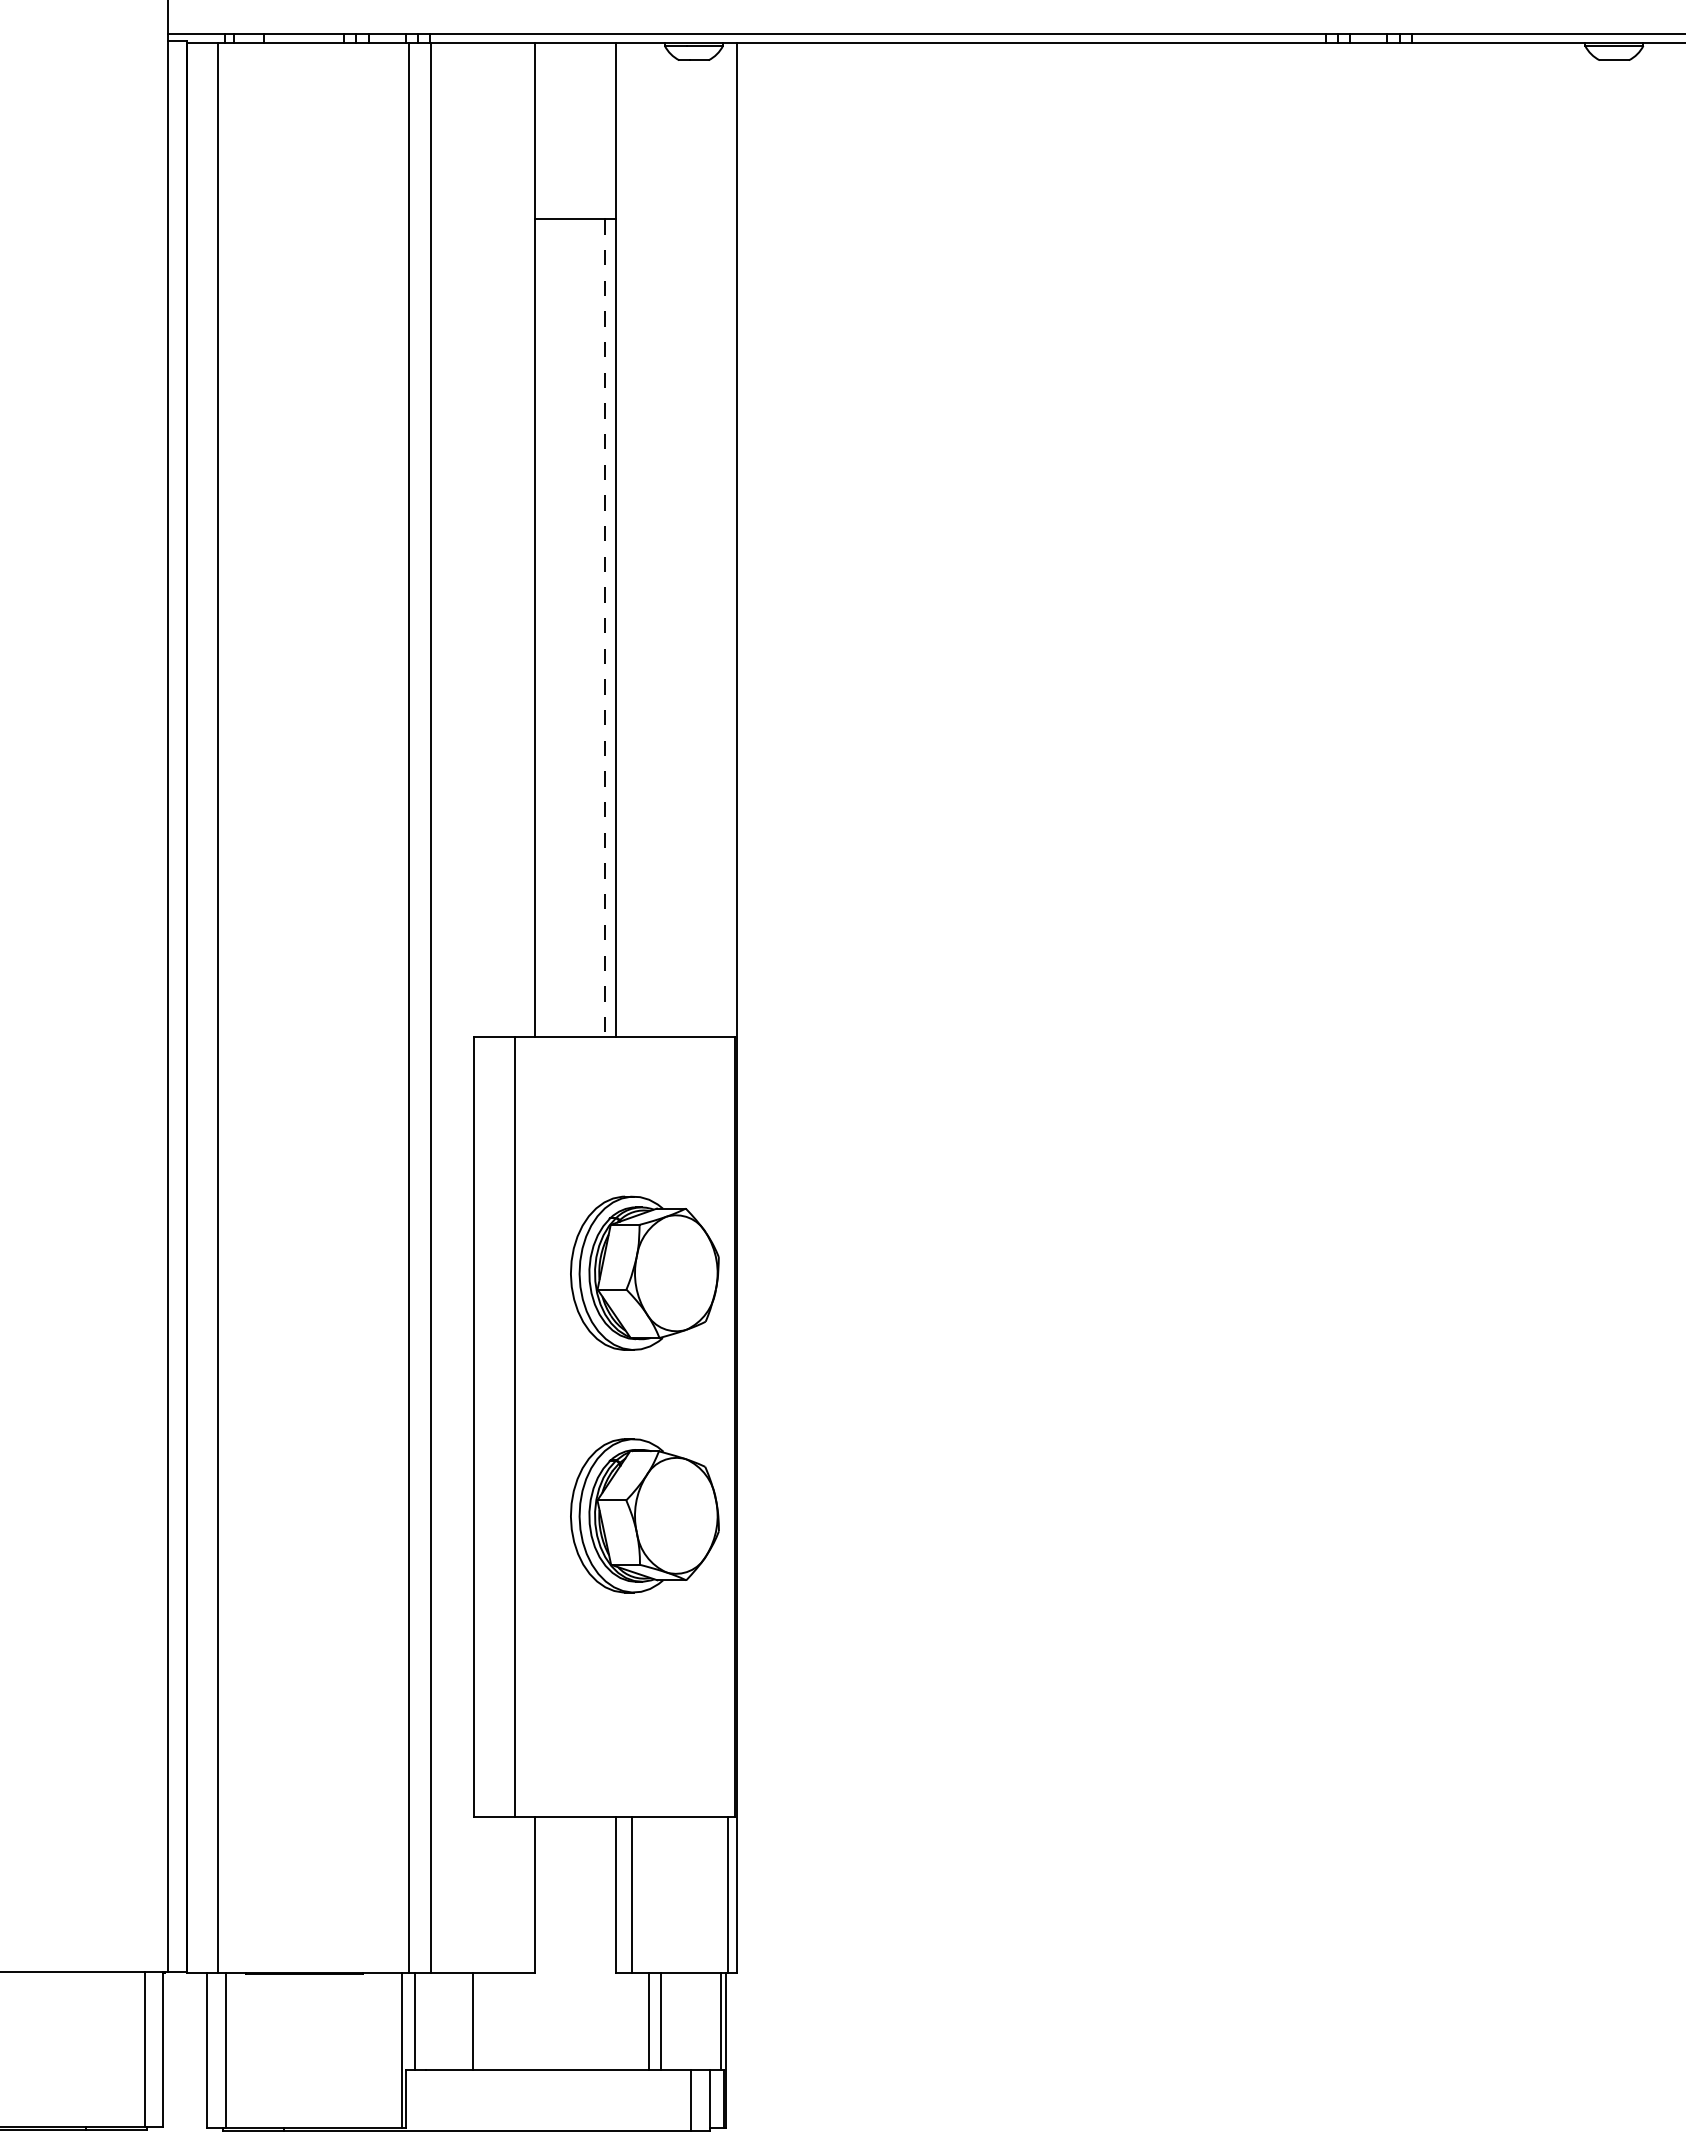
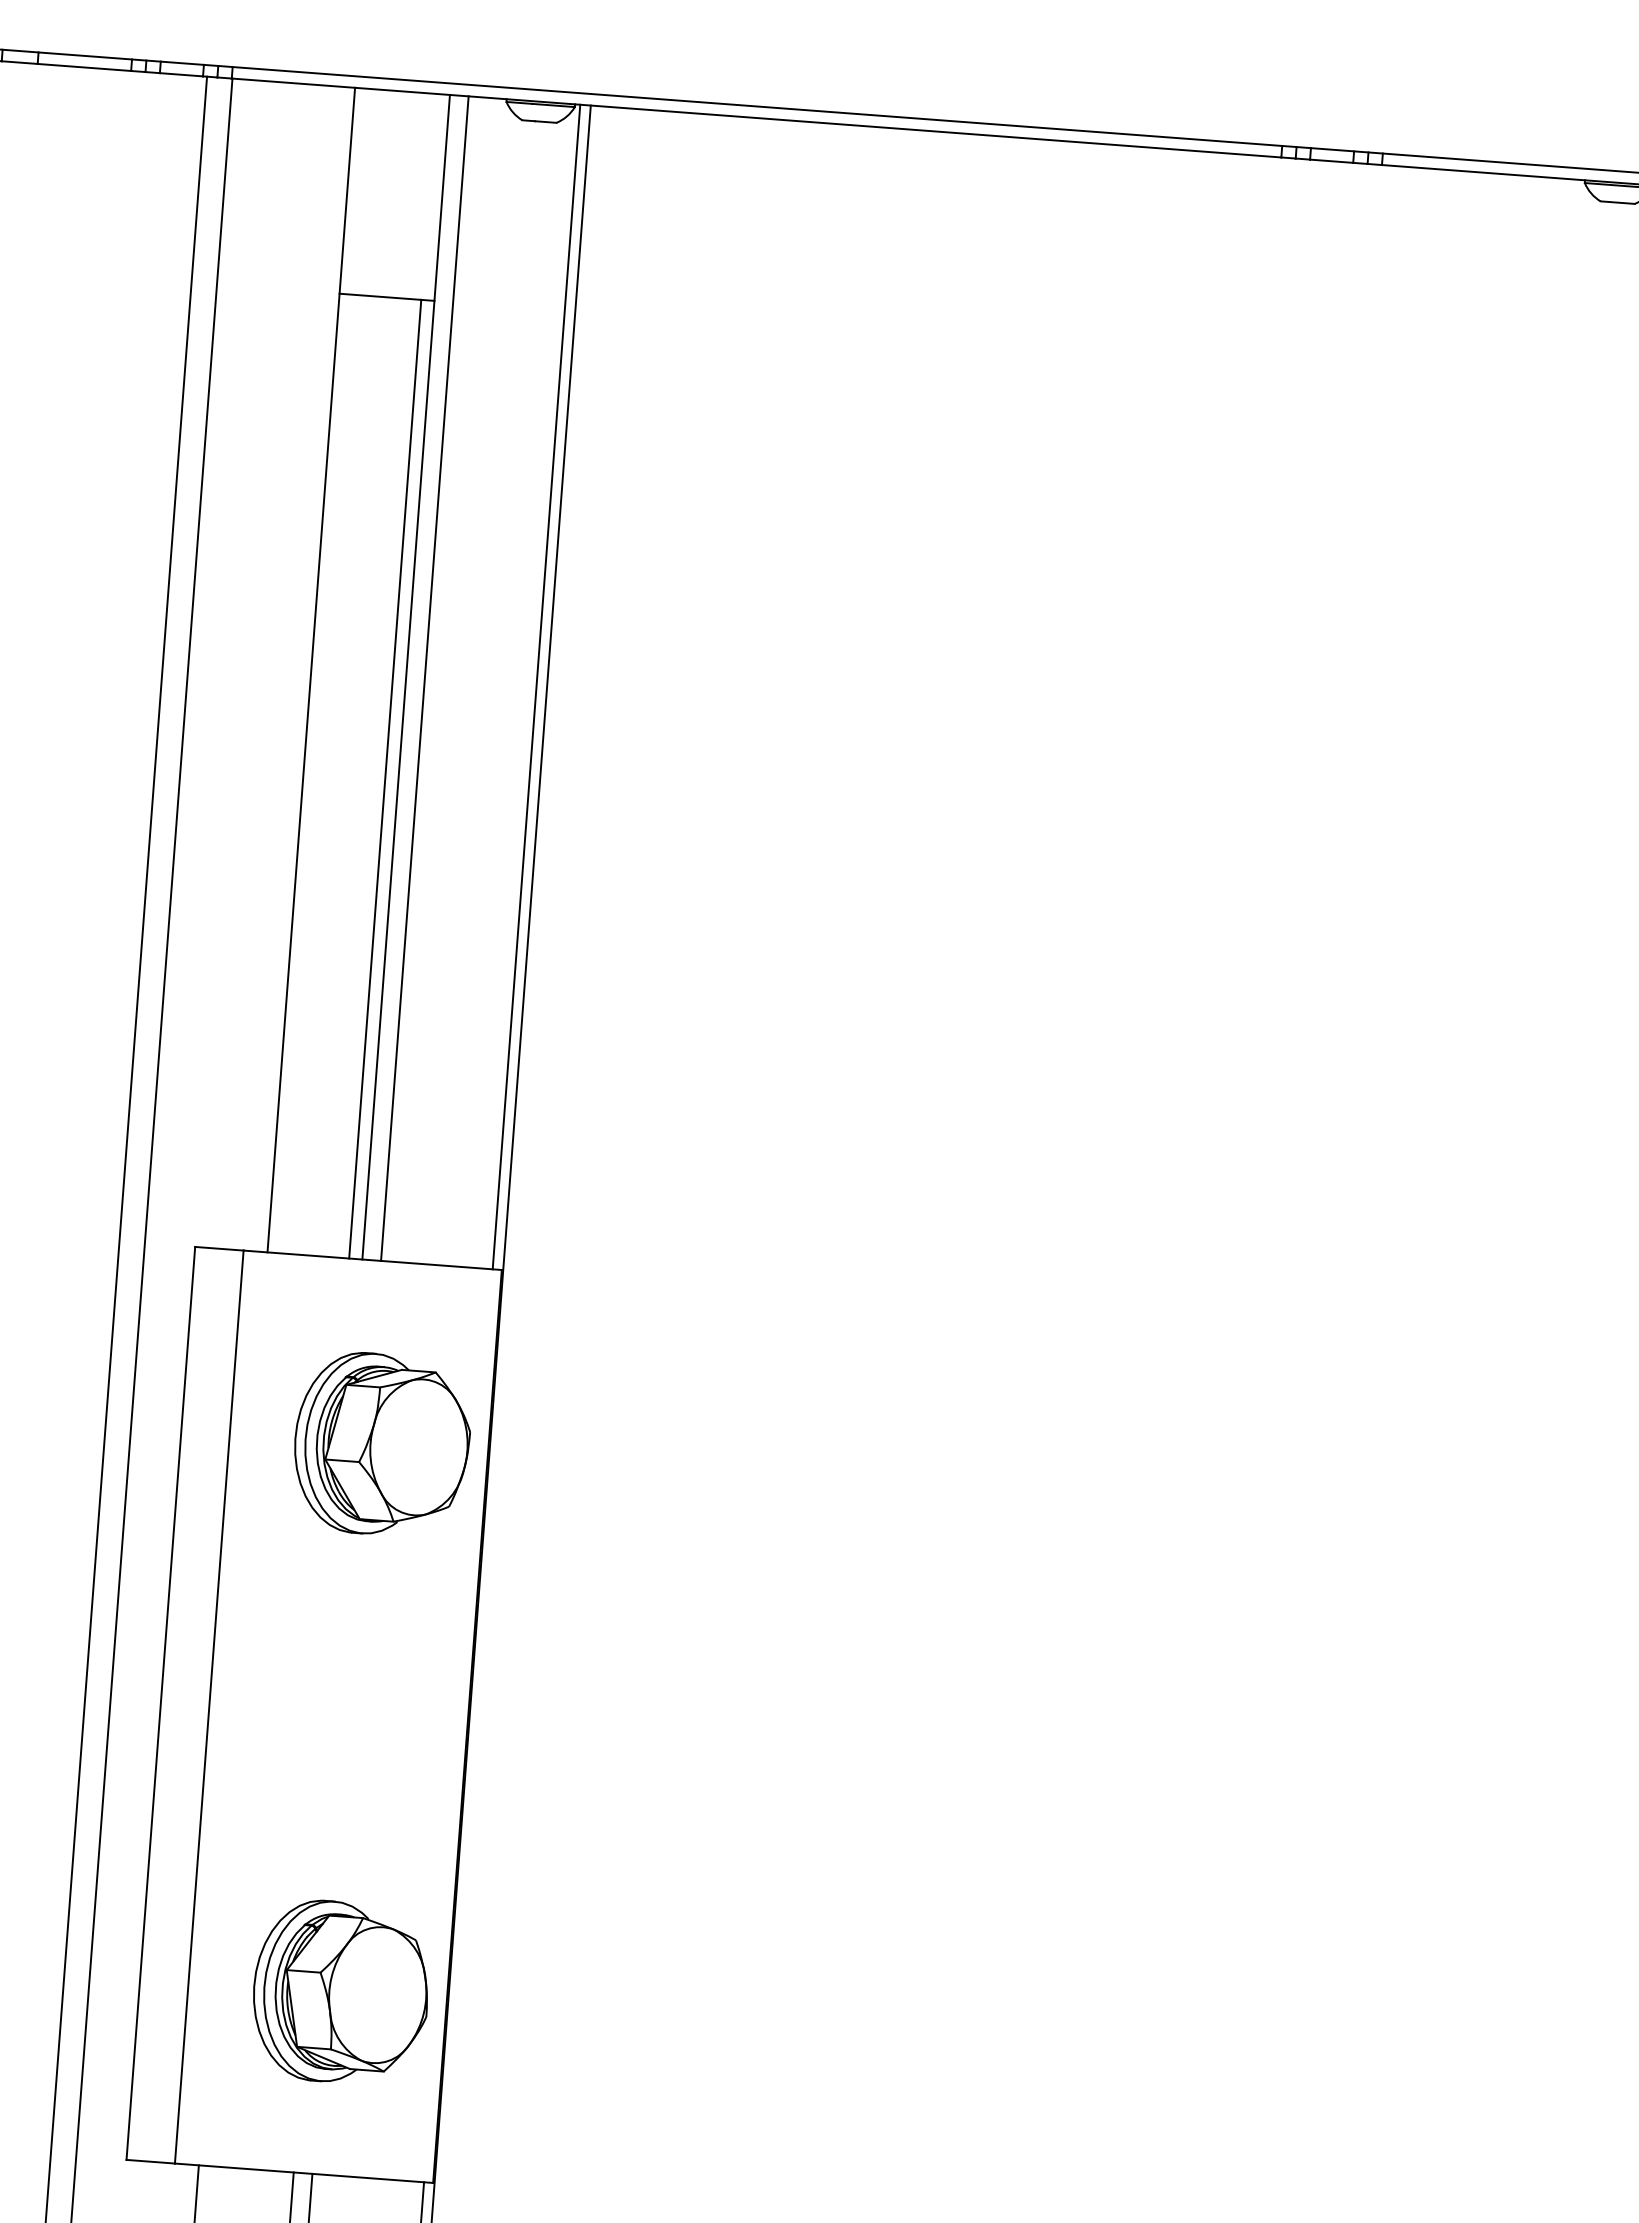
line: (632, 540) -> (425, 678), added
line: (727, 540) -> (536, 687), added
line: (605, 628) -> (385, 779), dashed -> solid
part: (644, 1272) -> (381, 1443), moved
part: (644, 1515) -> (340, 1991), moved

